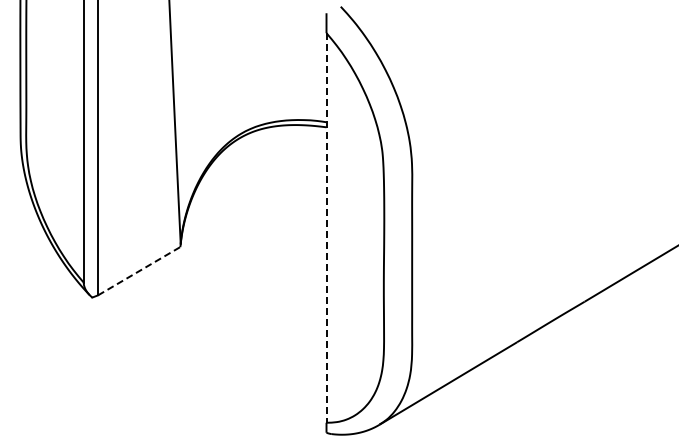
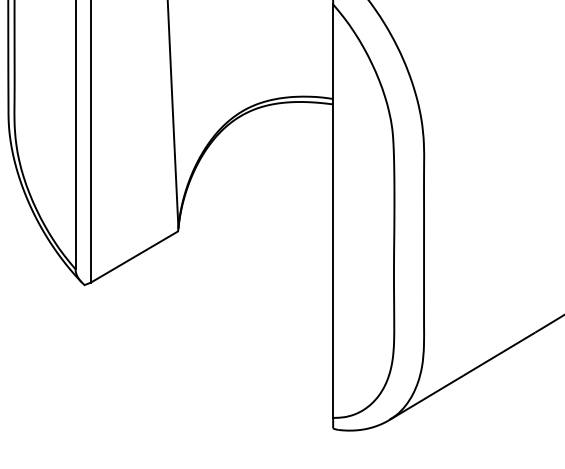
line: (326, 227) -> (333, 210), dashed -> solid
line: (139, 271) -> (134, 257), dashed -> solid

